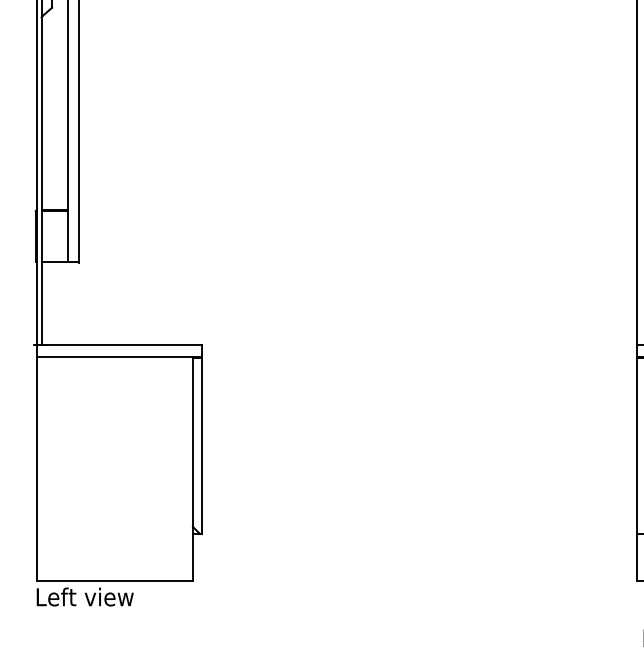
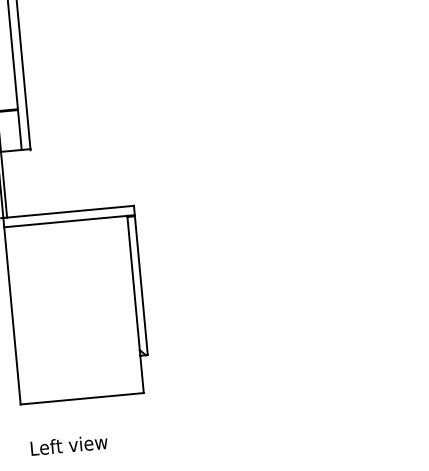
text: (84, 596) -> (68, 444), moved

